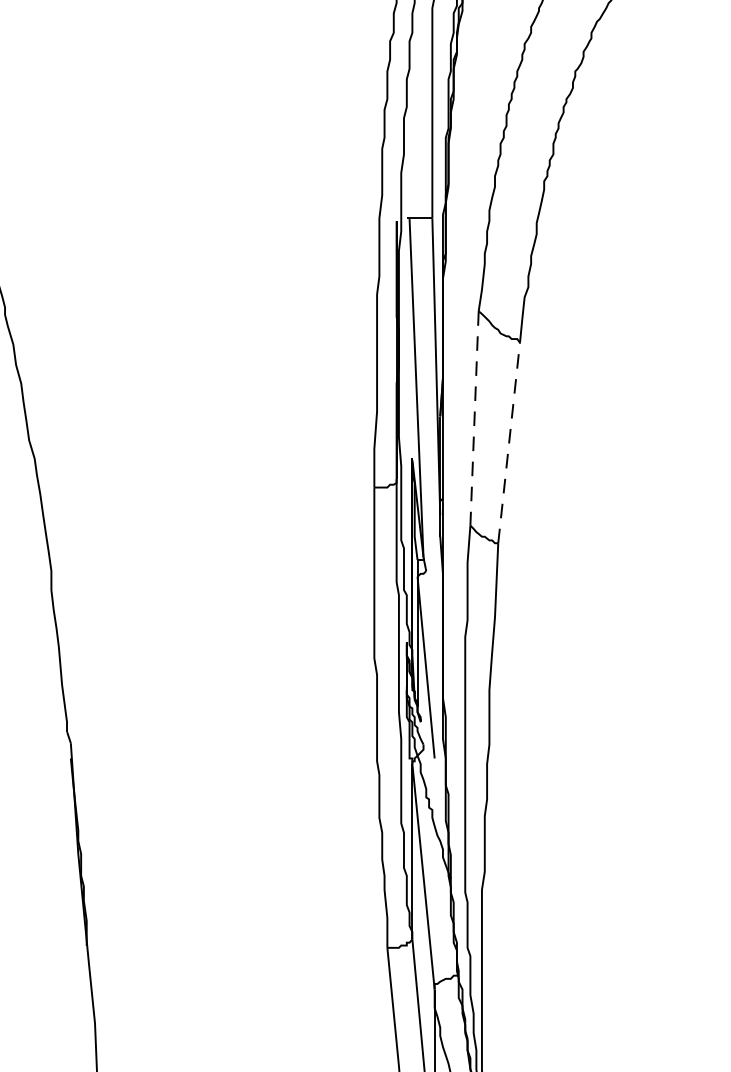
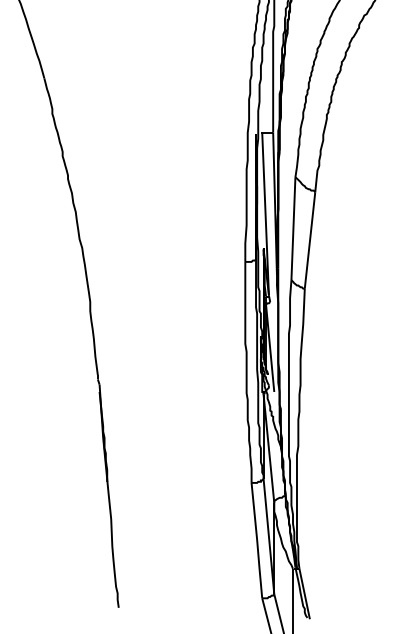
line: (474, 417) -> (293, 228), dashed -> solid
line: (510, 442) -> (310, 240), dashed -> solid

